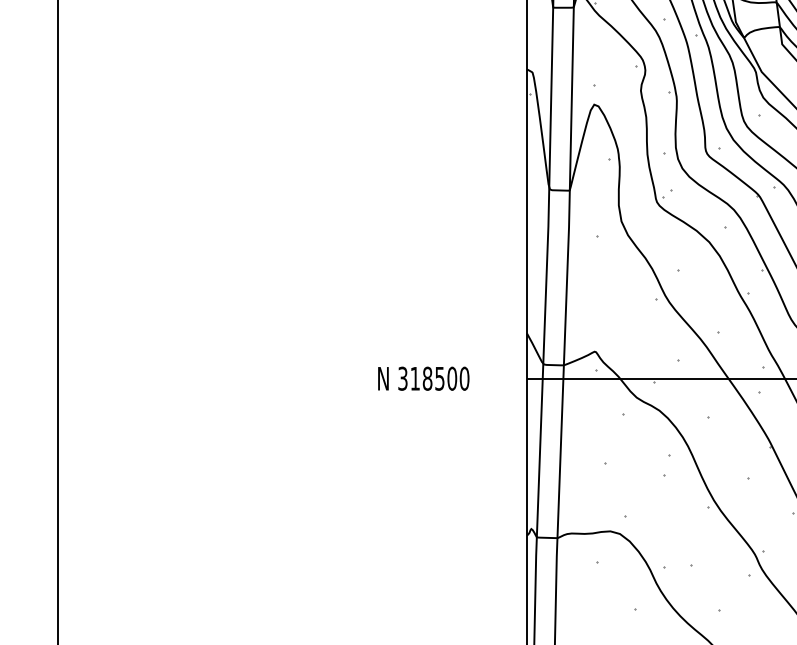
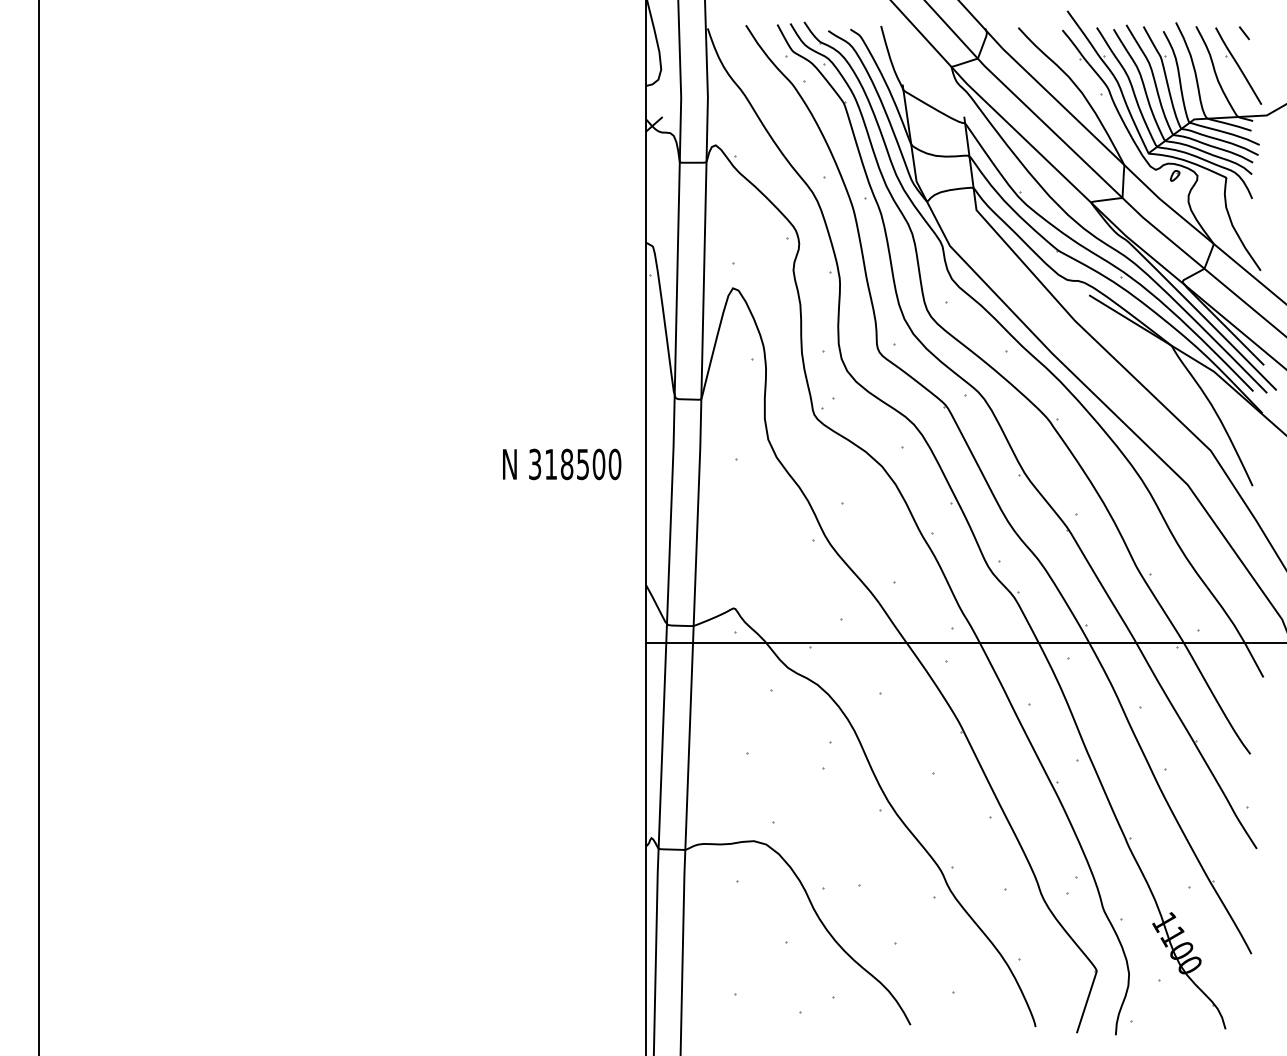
text: (424, 378) -> (562, 464), moved

